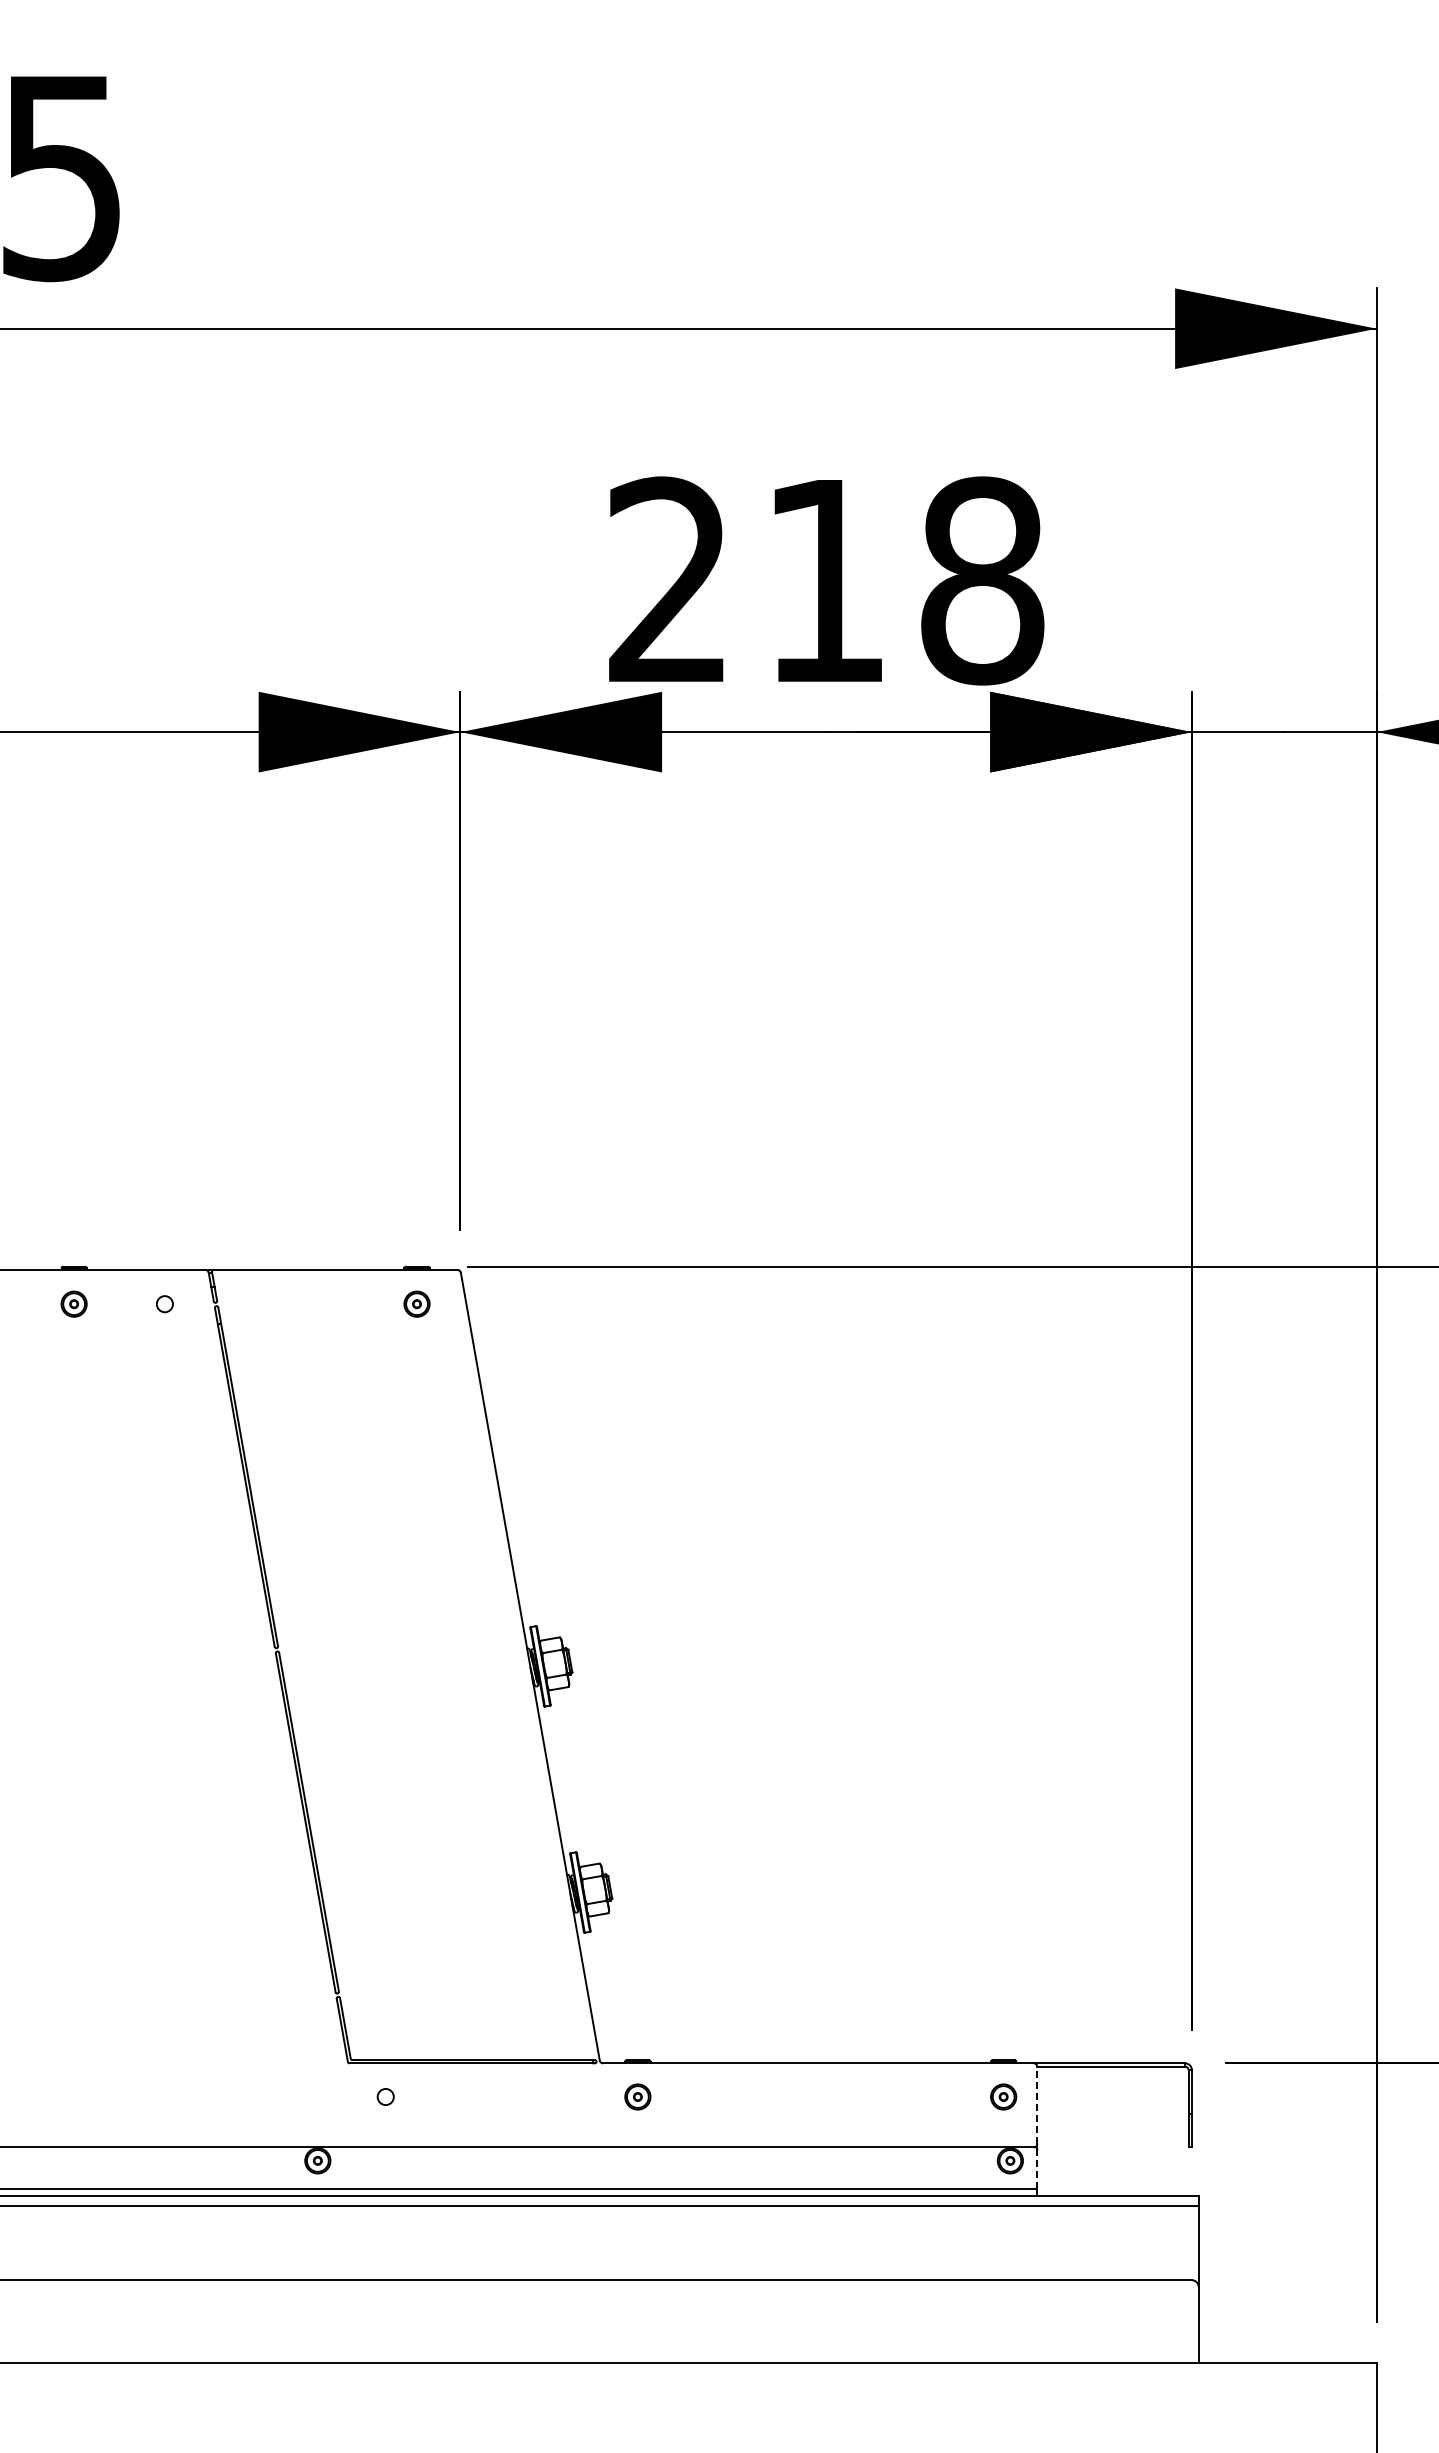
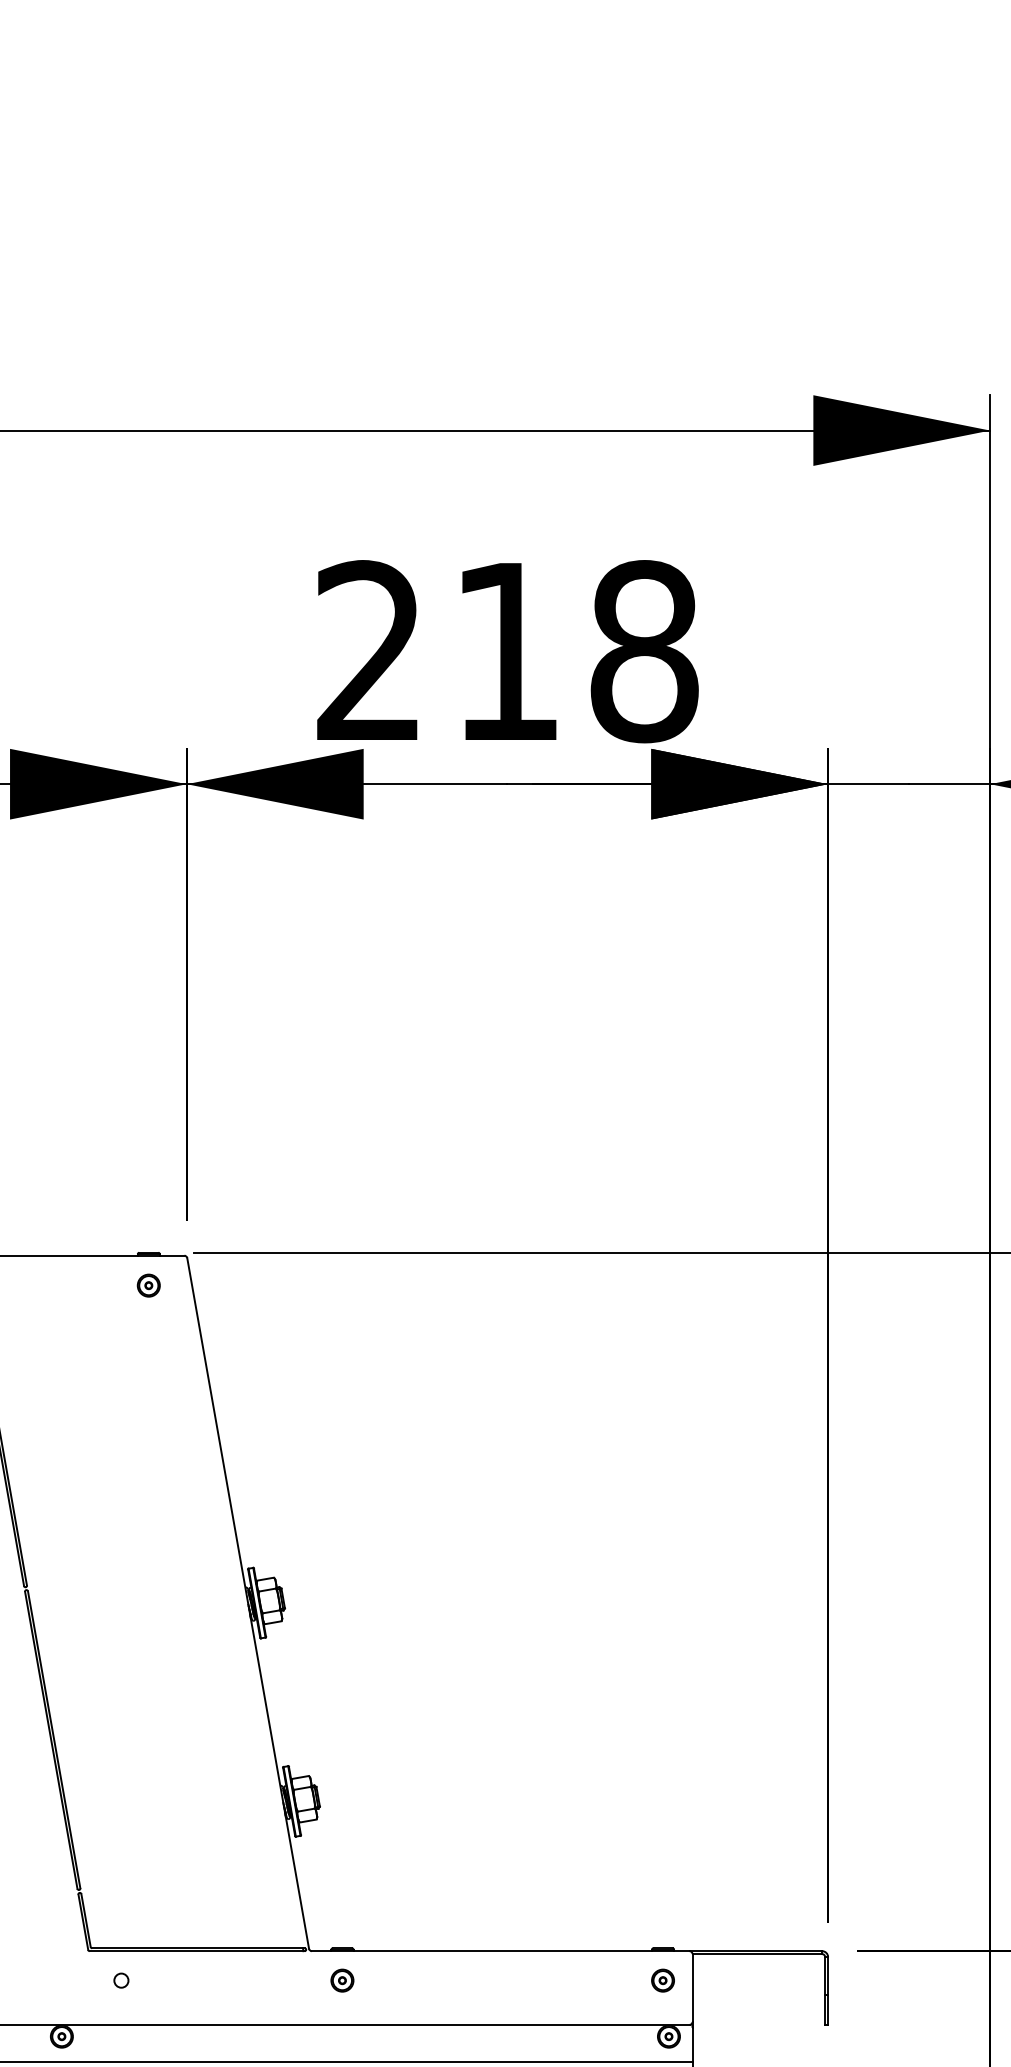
line: (1037, 2105) -> (692, 1988), dashed -> solid
line: (1037, 2169) -> (692, 2044), dashed -> solid

